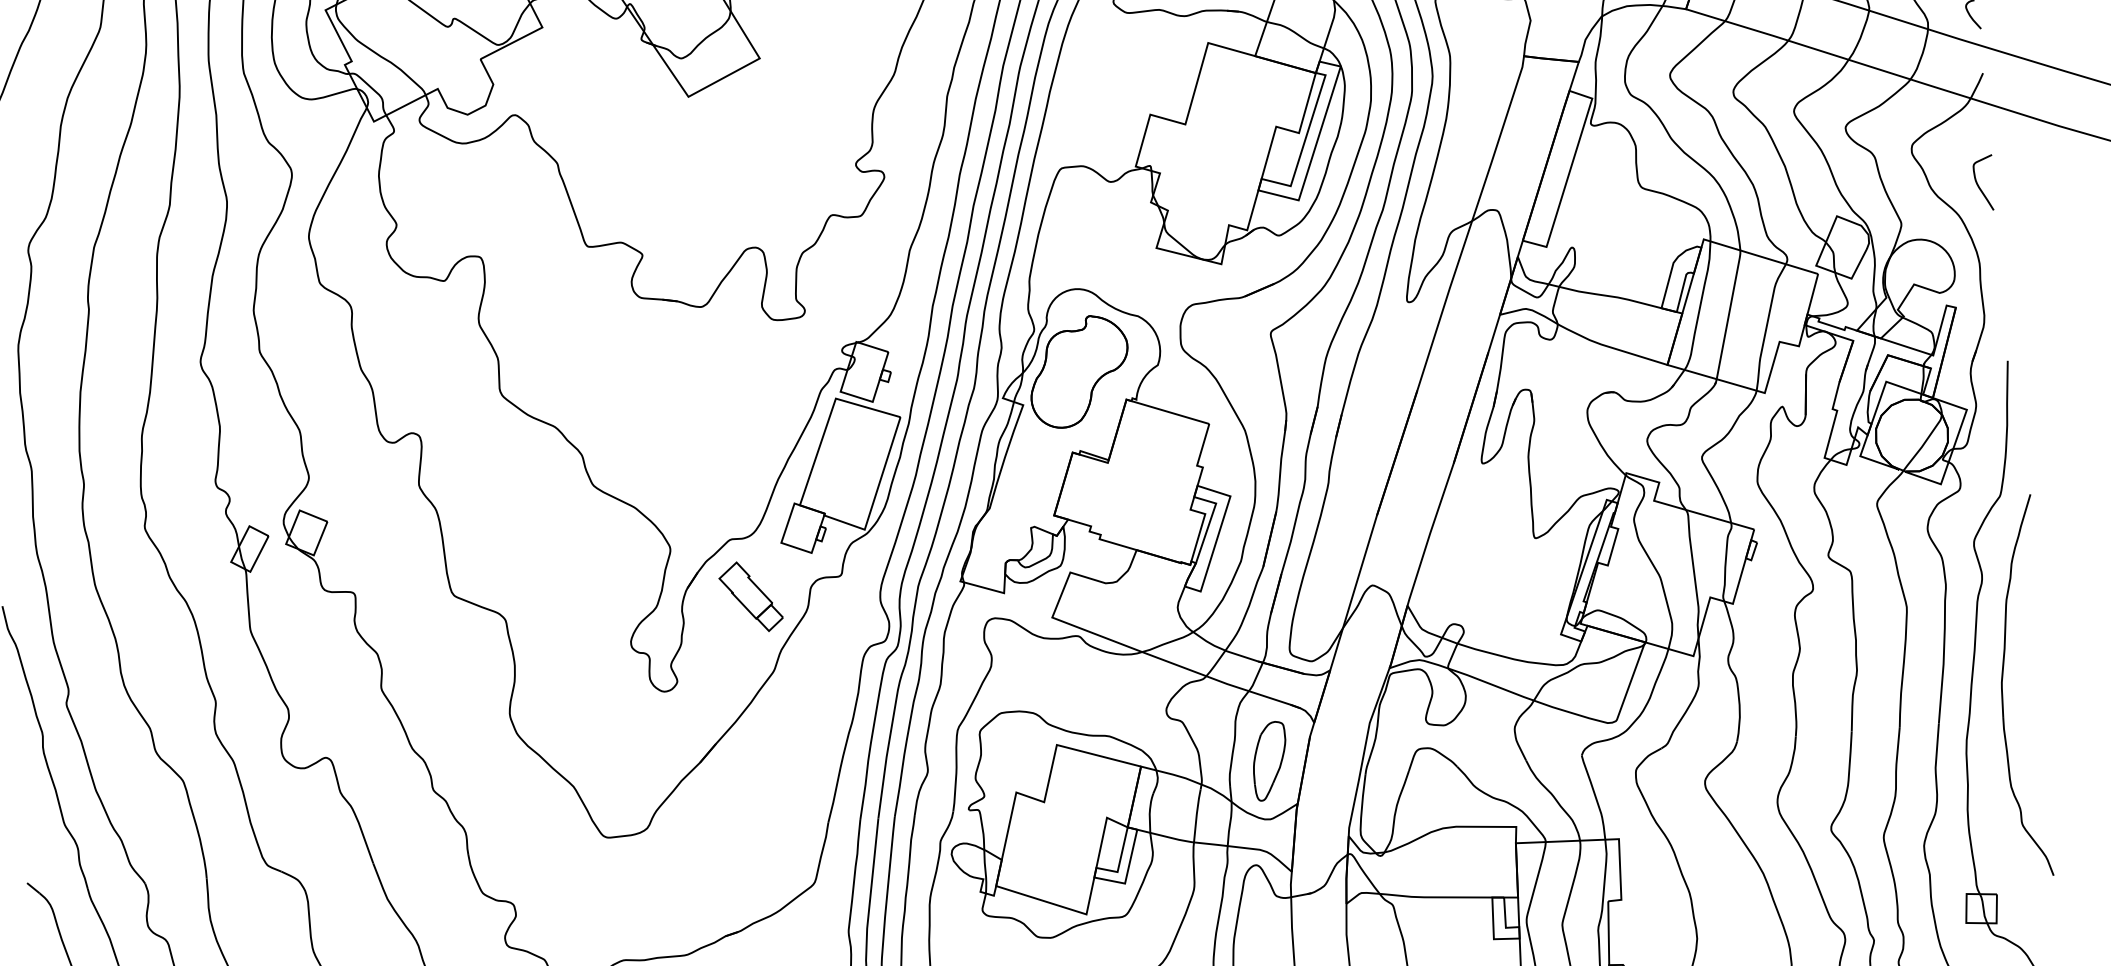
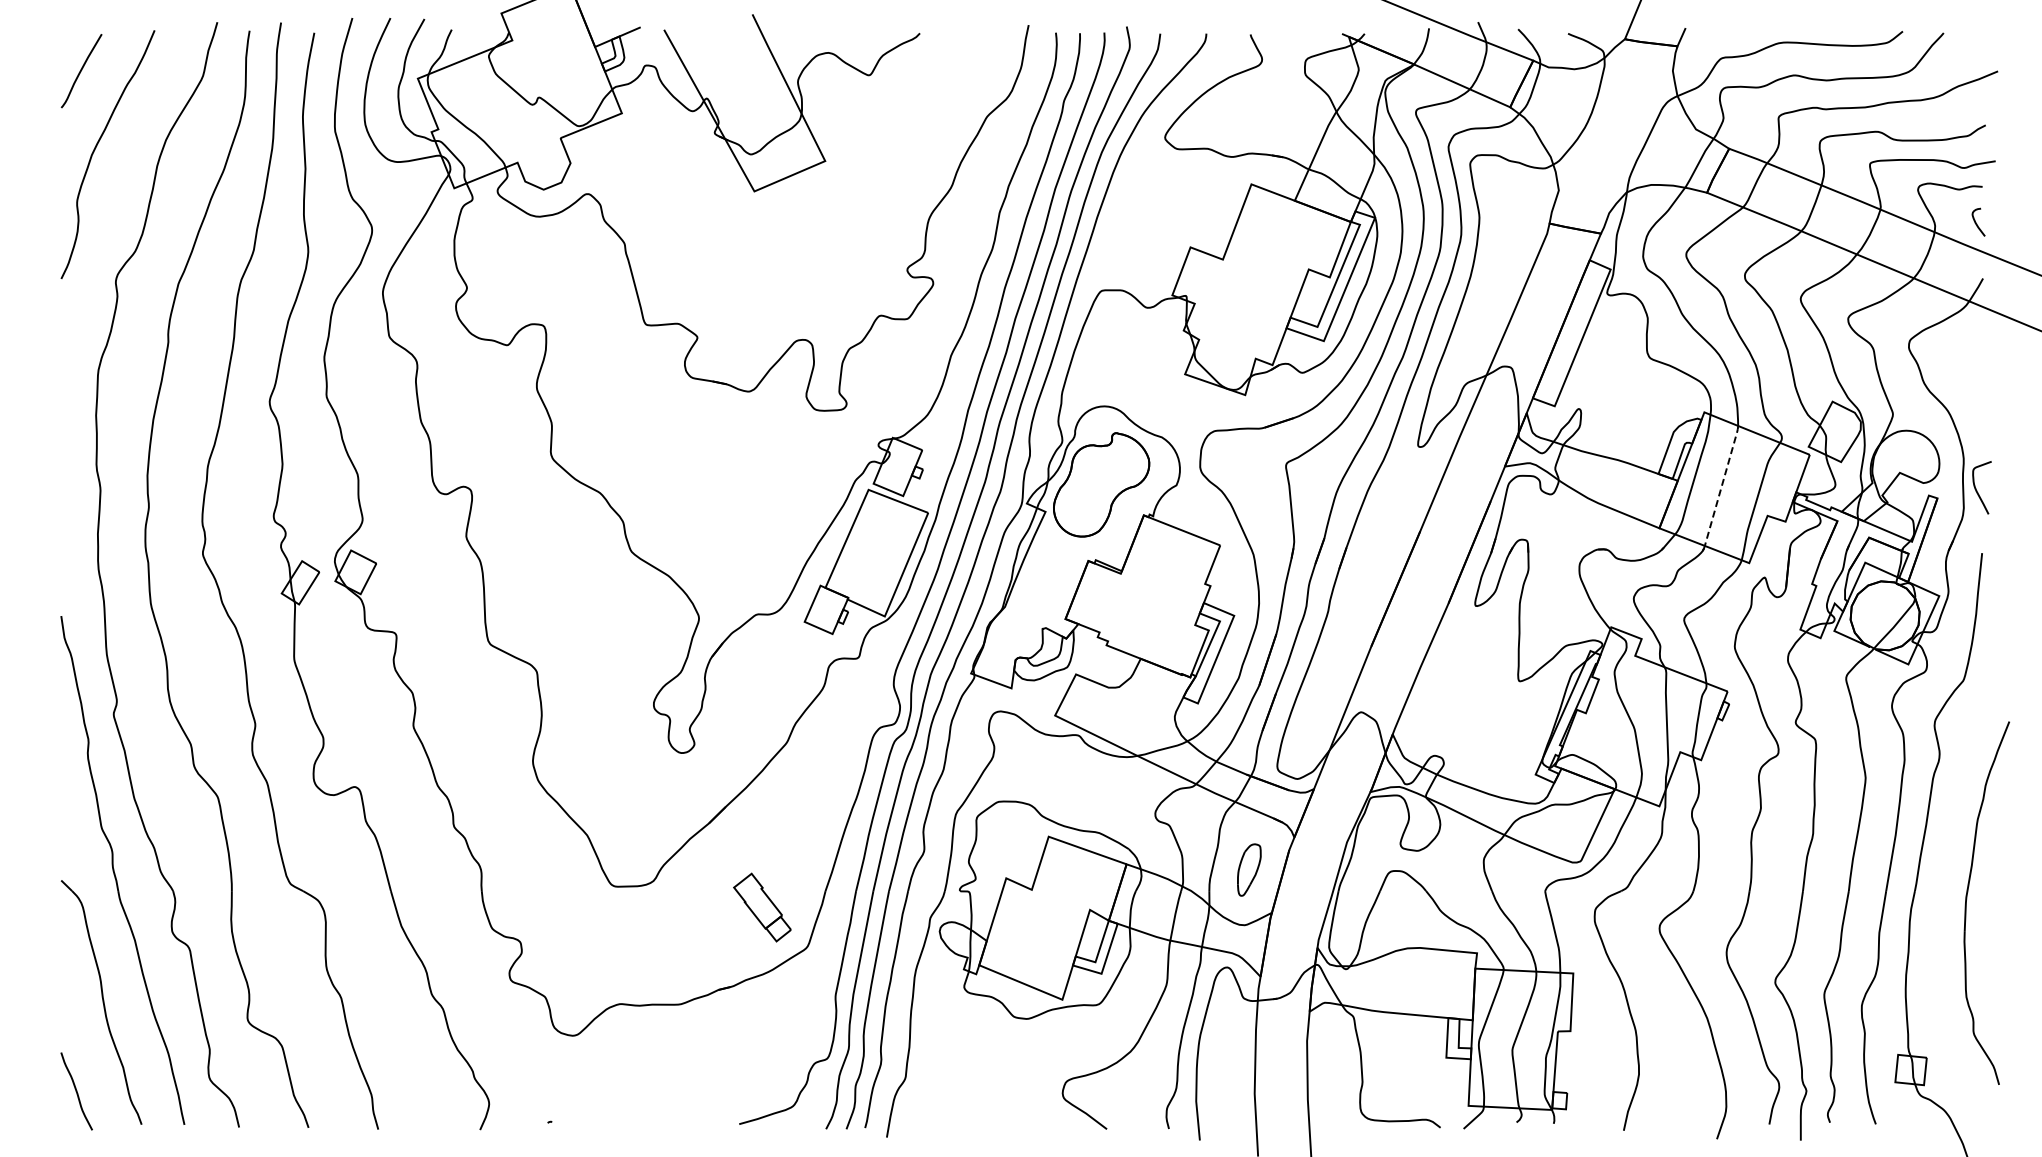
curve: (1979, 186) -> (1977, 490), moved
line: (1729, 313) -> (1722, 484), solid -> dashed
part: (751, 596) -> (762, 907), moved
part: (2003, 684) -> (1967, 899), moved
part: (1270, 760) -> (1249, 869), size x0.7

